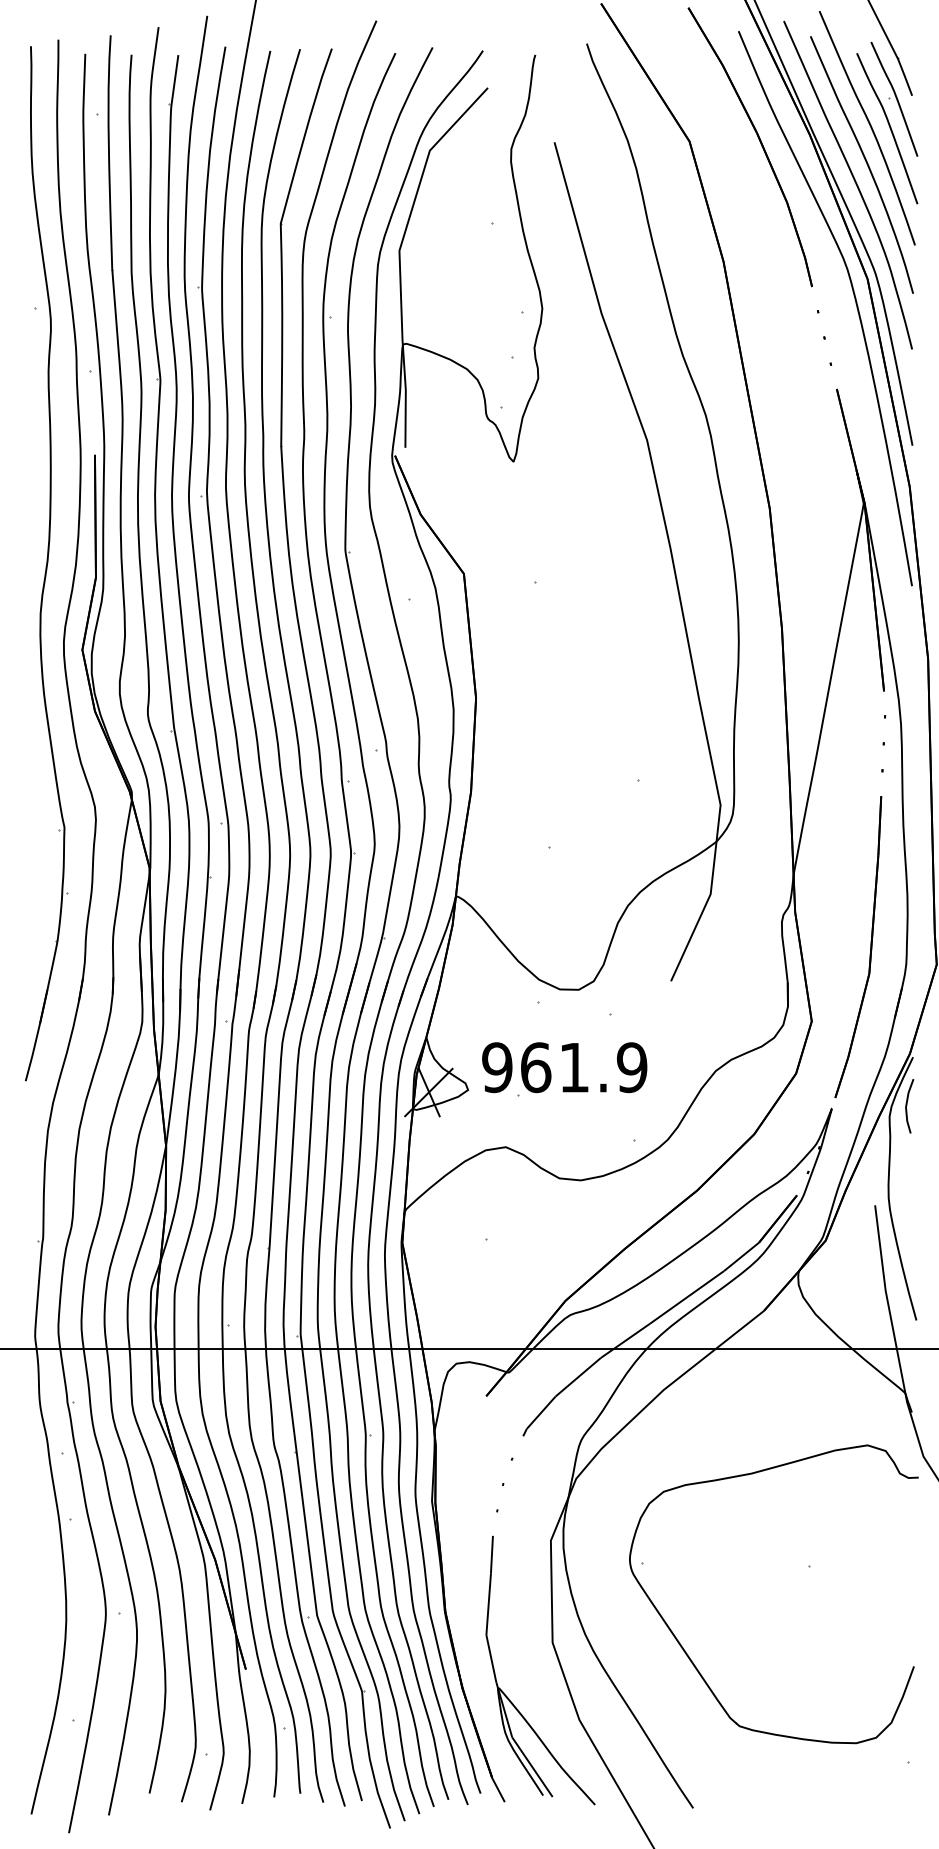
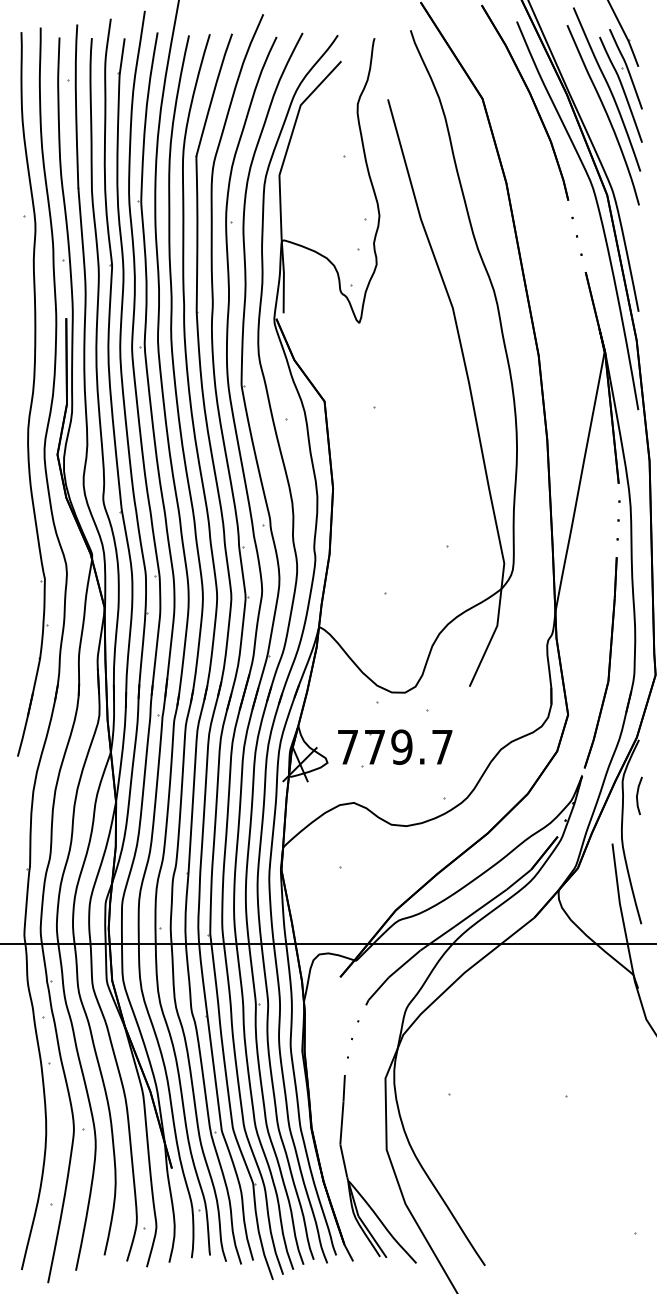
curve: (854, 182) -> (598, 127), removed
text: (564, 1067) -> (395, 747), 961.9 -> 779.7
line: (907, 1106) -> (637, 796), moved
part: (687, 1653) -> (481, 1157), removed

